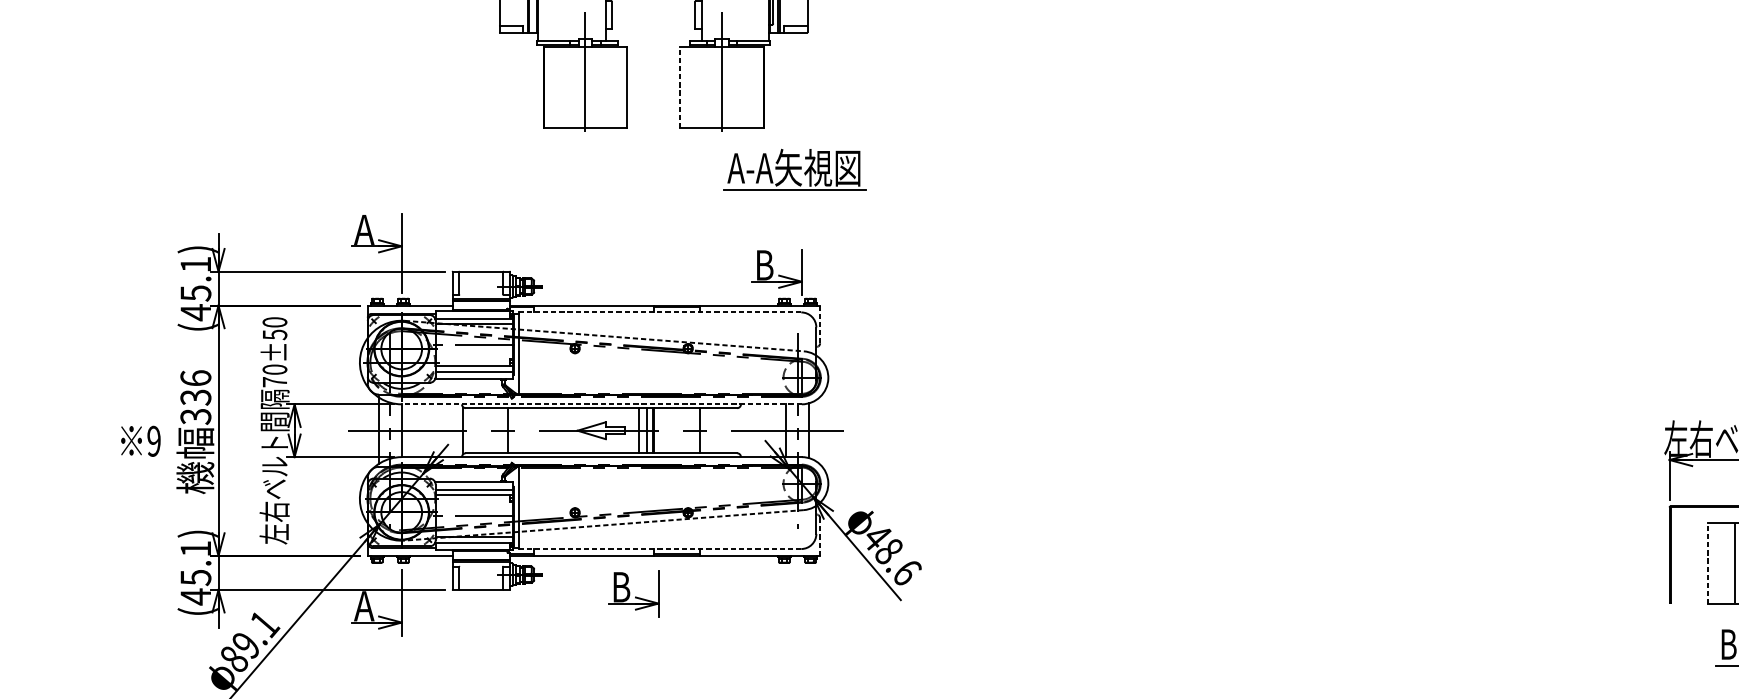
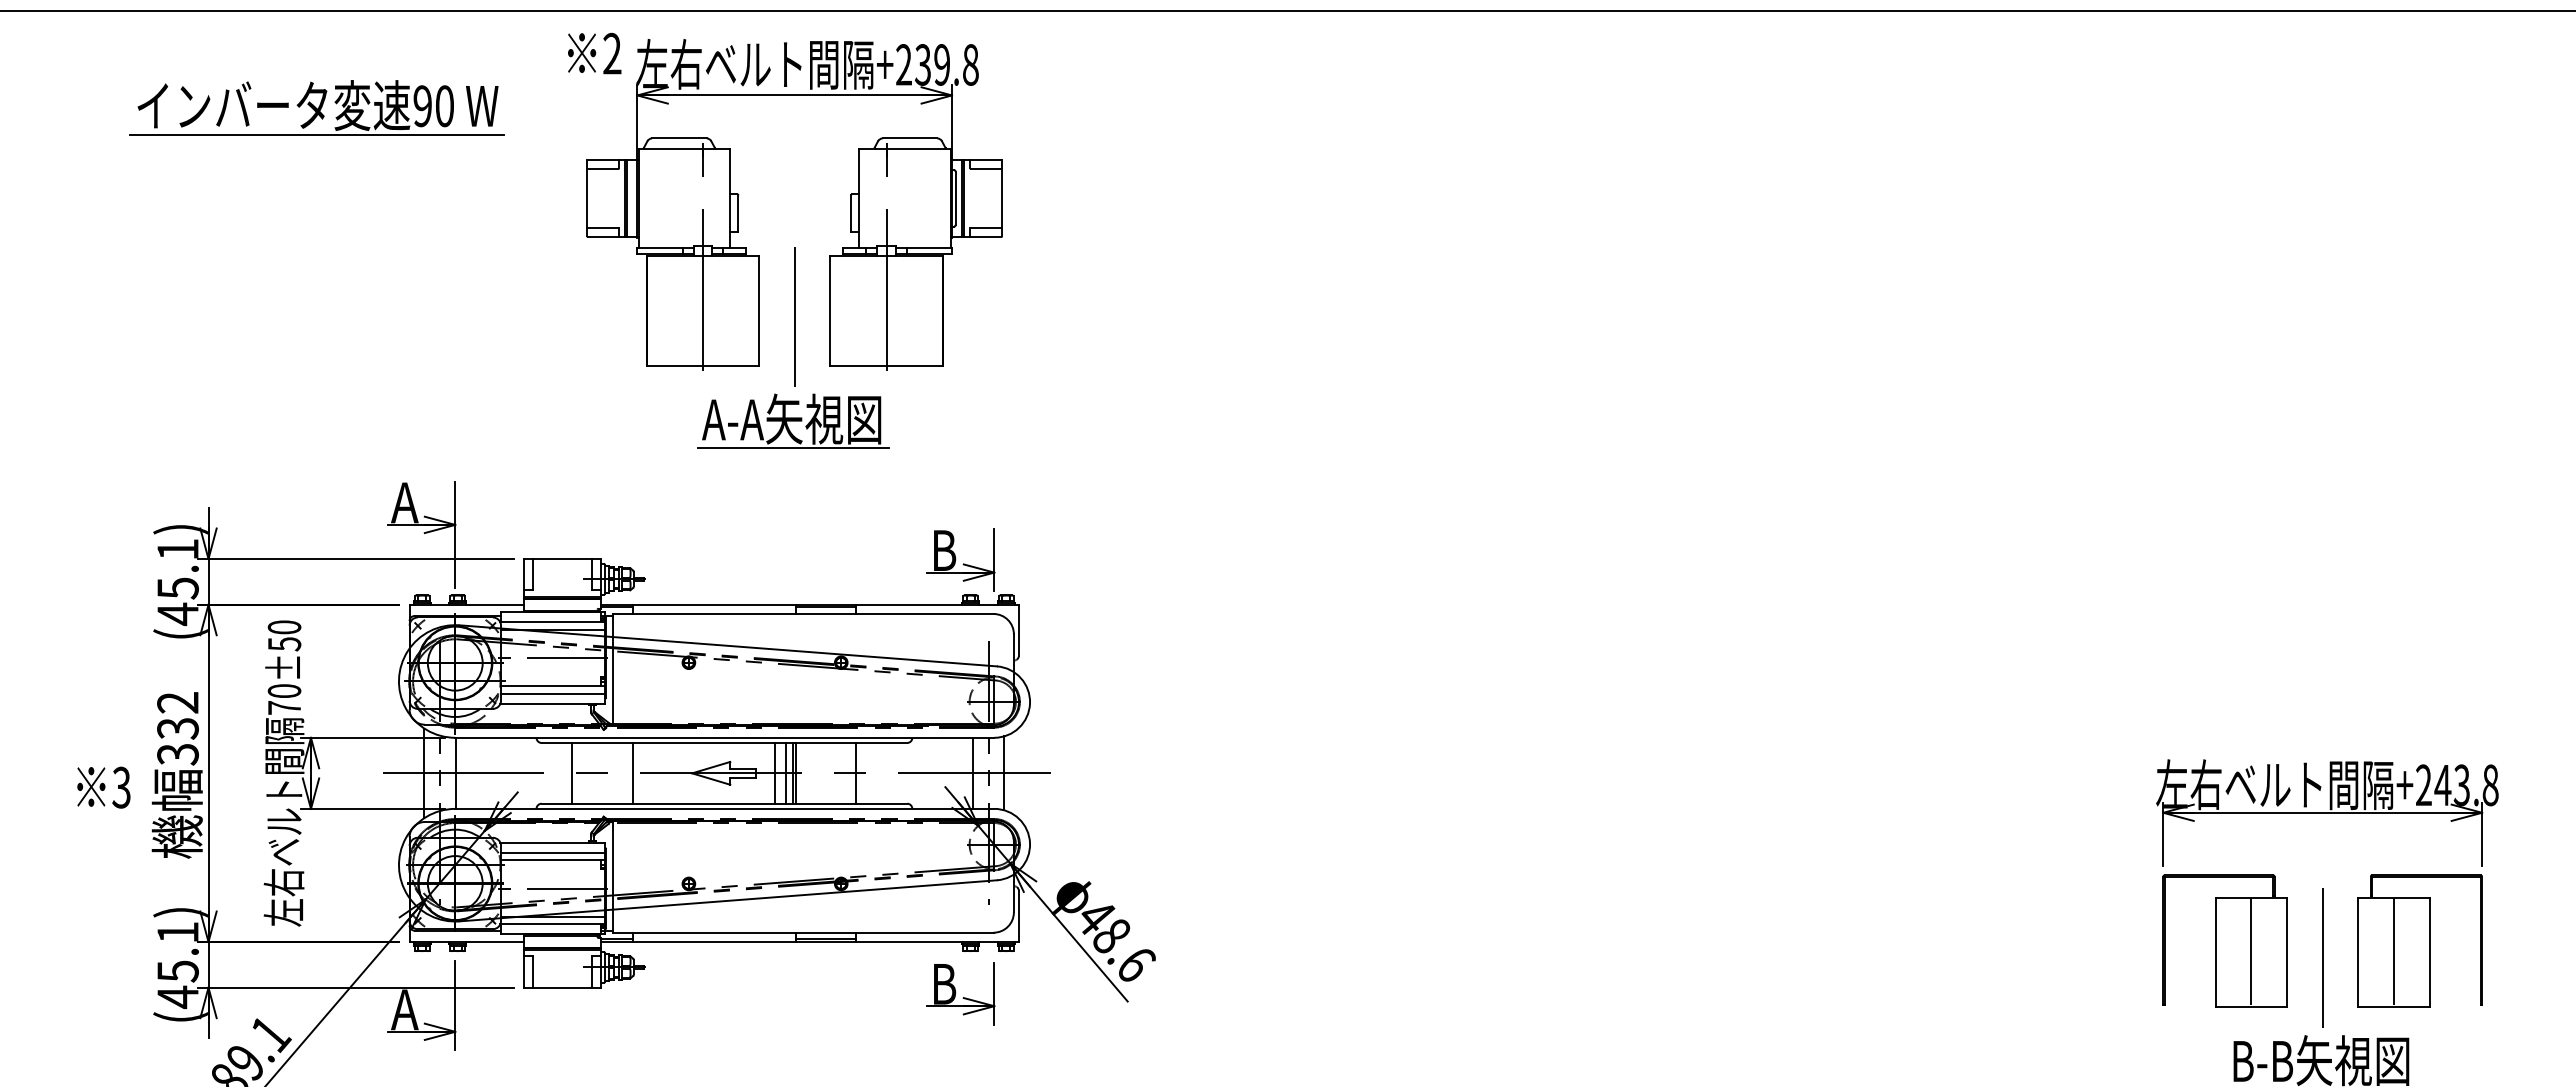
line: (680, 87) -> (830, 311), dashed -> solid
line: (653, 91) -> (794, 316), added
part: (795, 168) -> (793, 420), moved
line: (659, 312) -> (802, 613), dashed -> solid
line: (819, 323) -> (1018, 629), dashed -> solid
line: (604, 335) -> (728, 645), dashed -> solid
text: (195, 378) -> (177, 702), 336 -> 332
line: (601, 404) -> (724, 737), dashed -> solid
line: (463, 430) -> (572, 772), moved
line: (508, 430) -> (633, 772), moved
text: (153, 441) -> (121, 787), 9 -> 3
line: (604, 525) -> (728, 900), dashed -> solid
line: (819, 536) -> (1018, 916), dashed -> solid
line: (660, 548) -> (803, 932), dashed -> solid
line: (1708, 563) -> (2215, 952), dashed -> solid
part: (633, 594) -> (960, 993), moved

